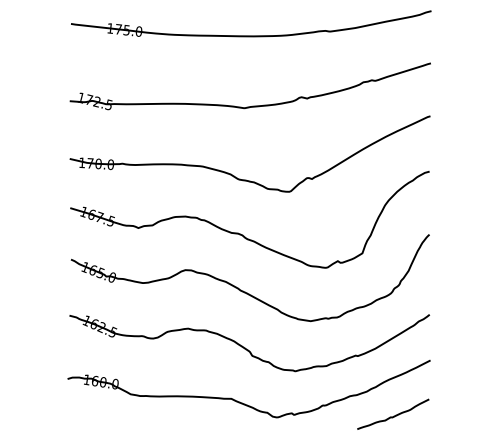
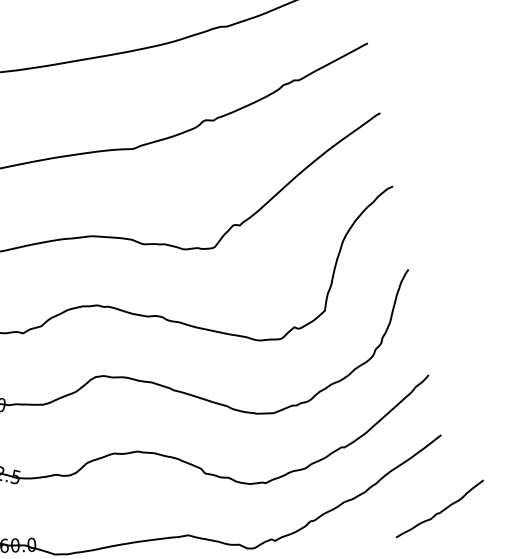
curve: (393, 415) -> (440, 510), moved

